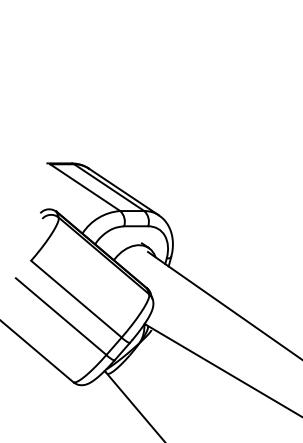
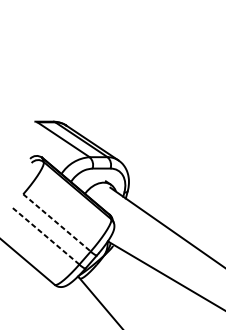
line: (76, 299) -> (57, 223), solid -> dashed
line: (60, 316) -> (45, 235), solid -> dashed

